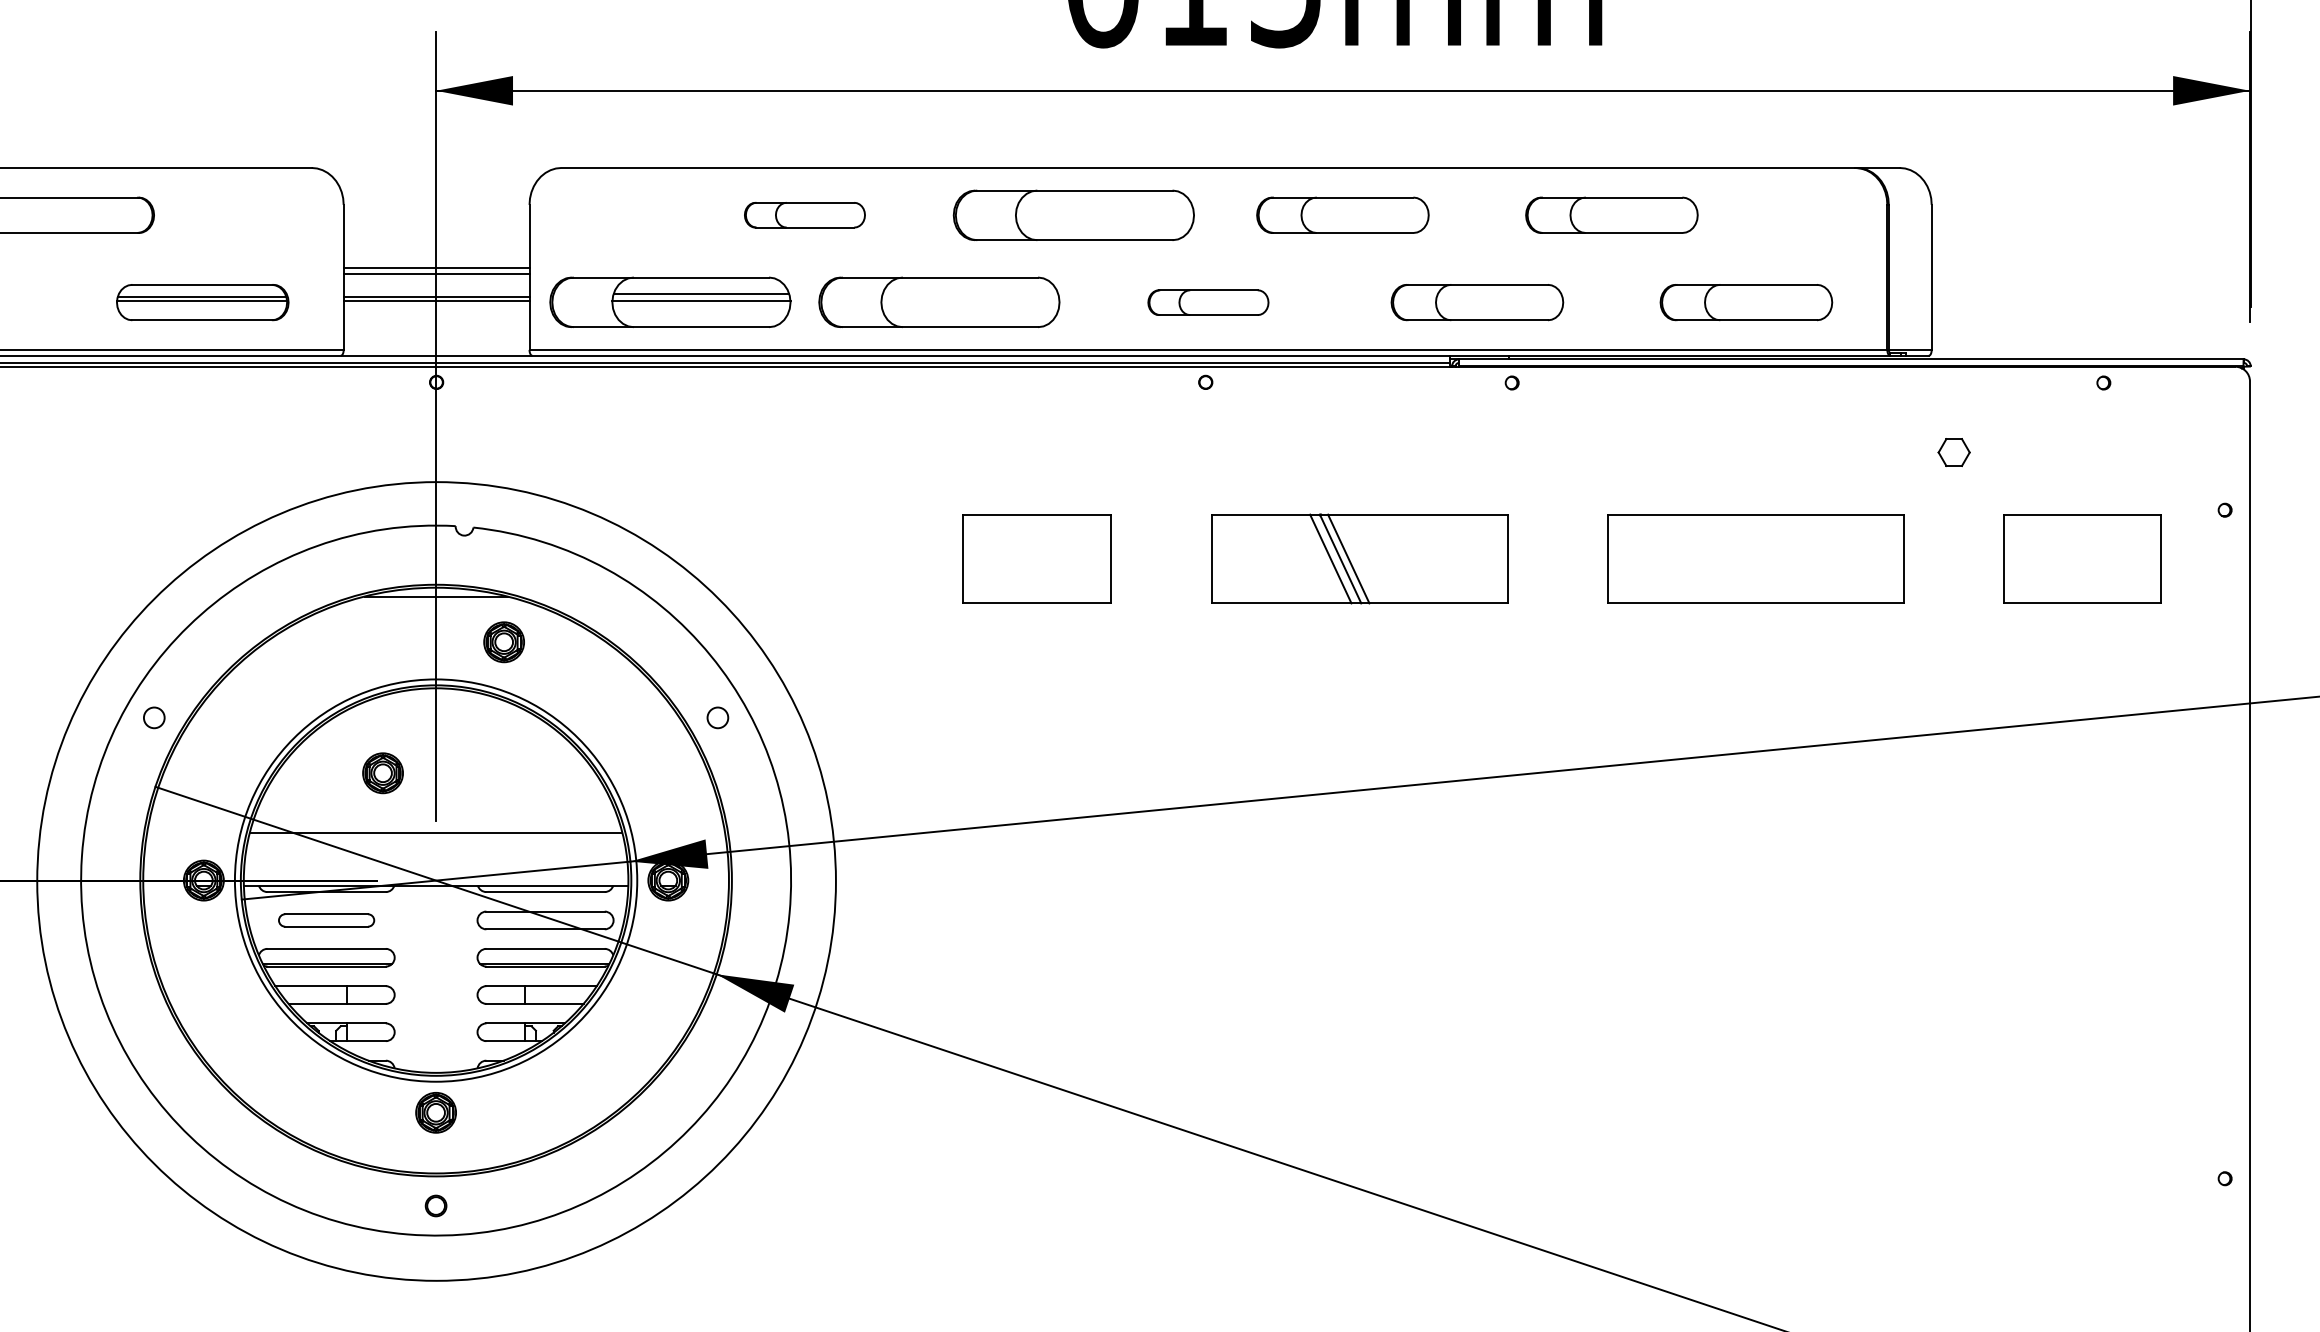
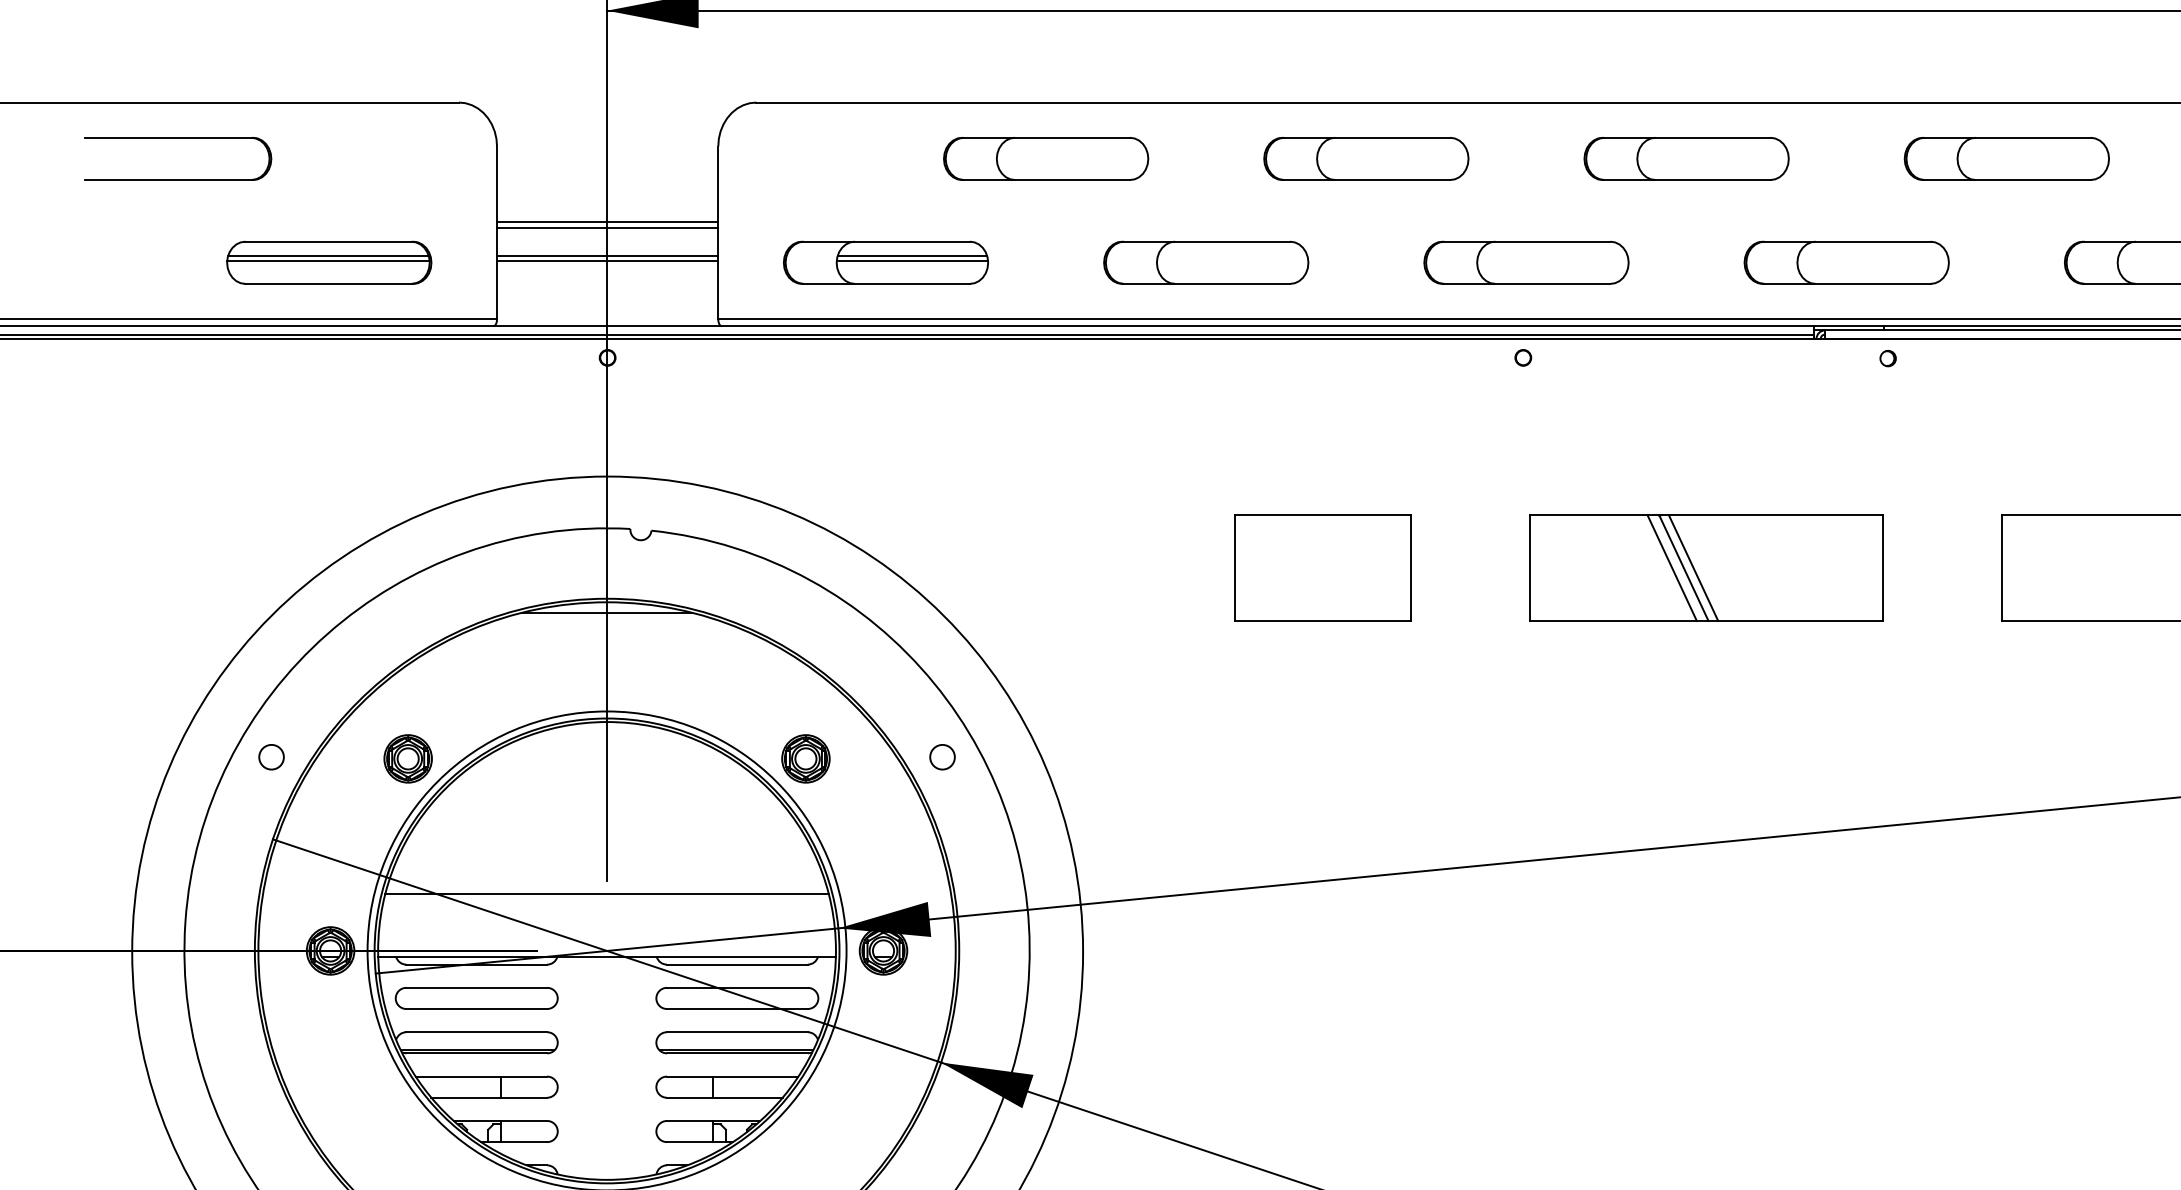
part: (804, 214) -> (1045, 157), size x1.43
part: (1073, 214) -> (1365, 157), size x0.71
part: (670, 302) -> (886, 262), size x0.71
part: (939, 302) -> (1206, 262), size x0.71
part: (1208, 302) -> (1526, 262), size x1.43
part: (503, 642) -> (805, 759), moved
part: (382, 773) -> (407, 759), moved
part: (326, 920) -> (476, 998), size x1.43

